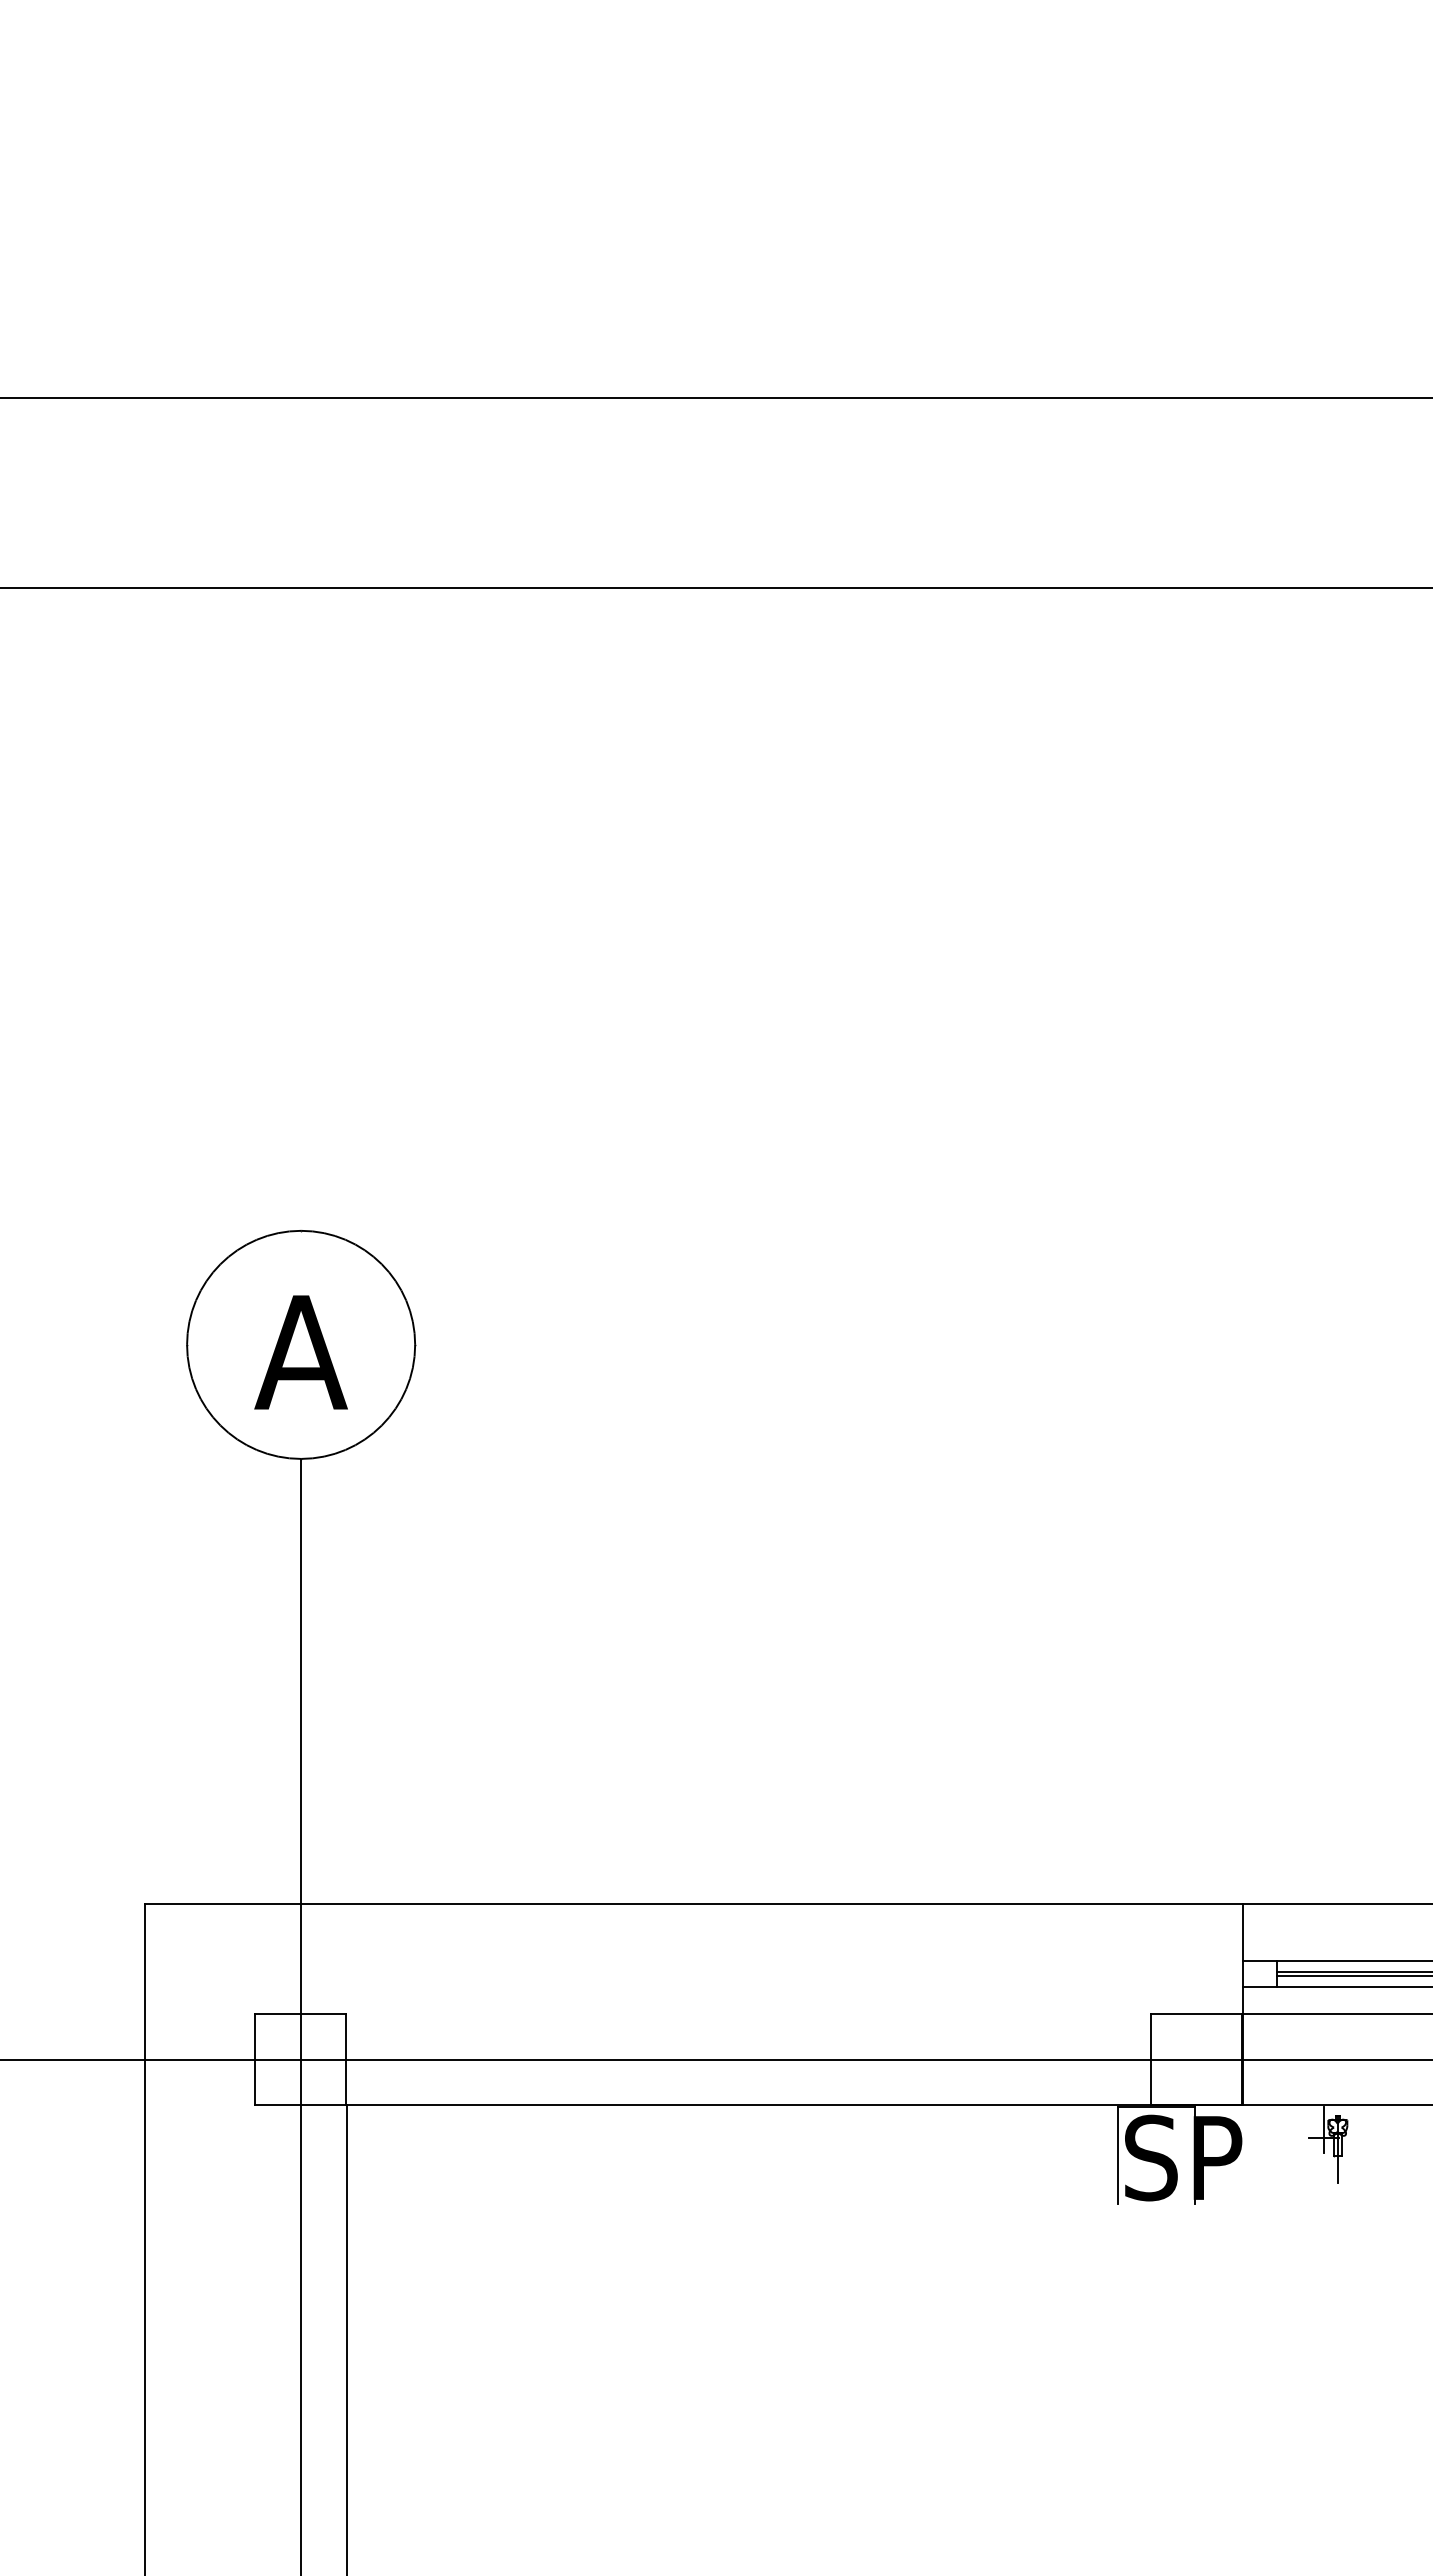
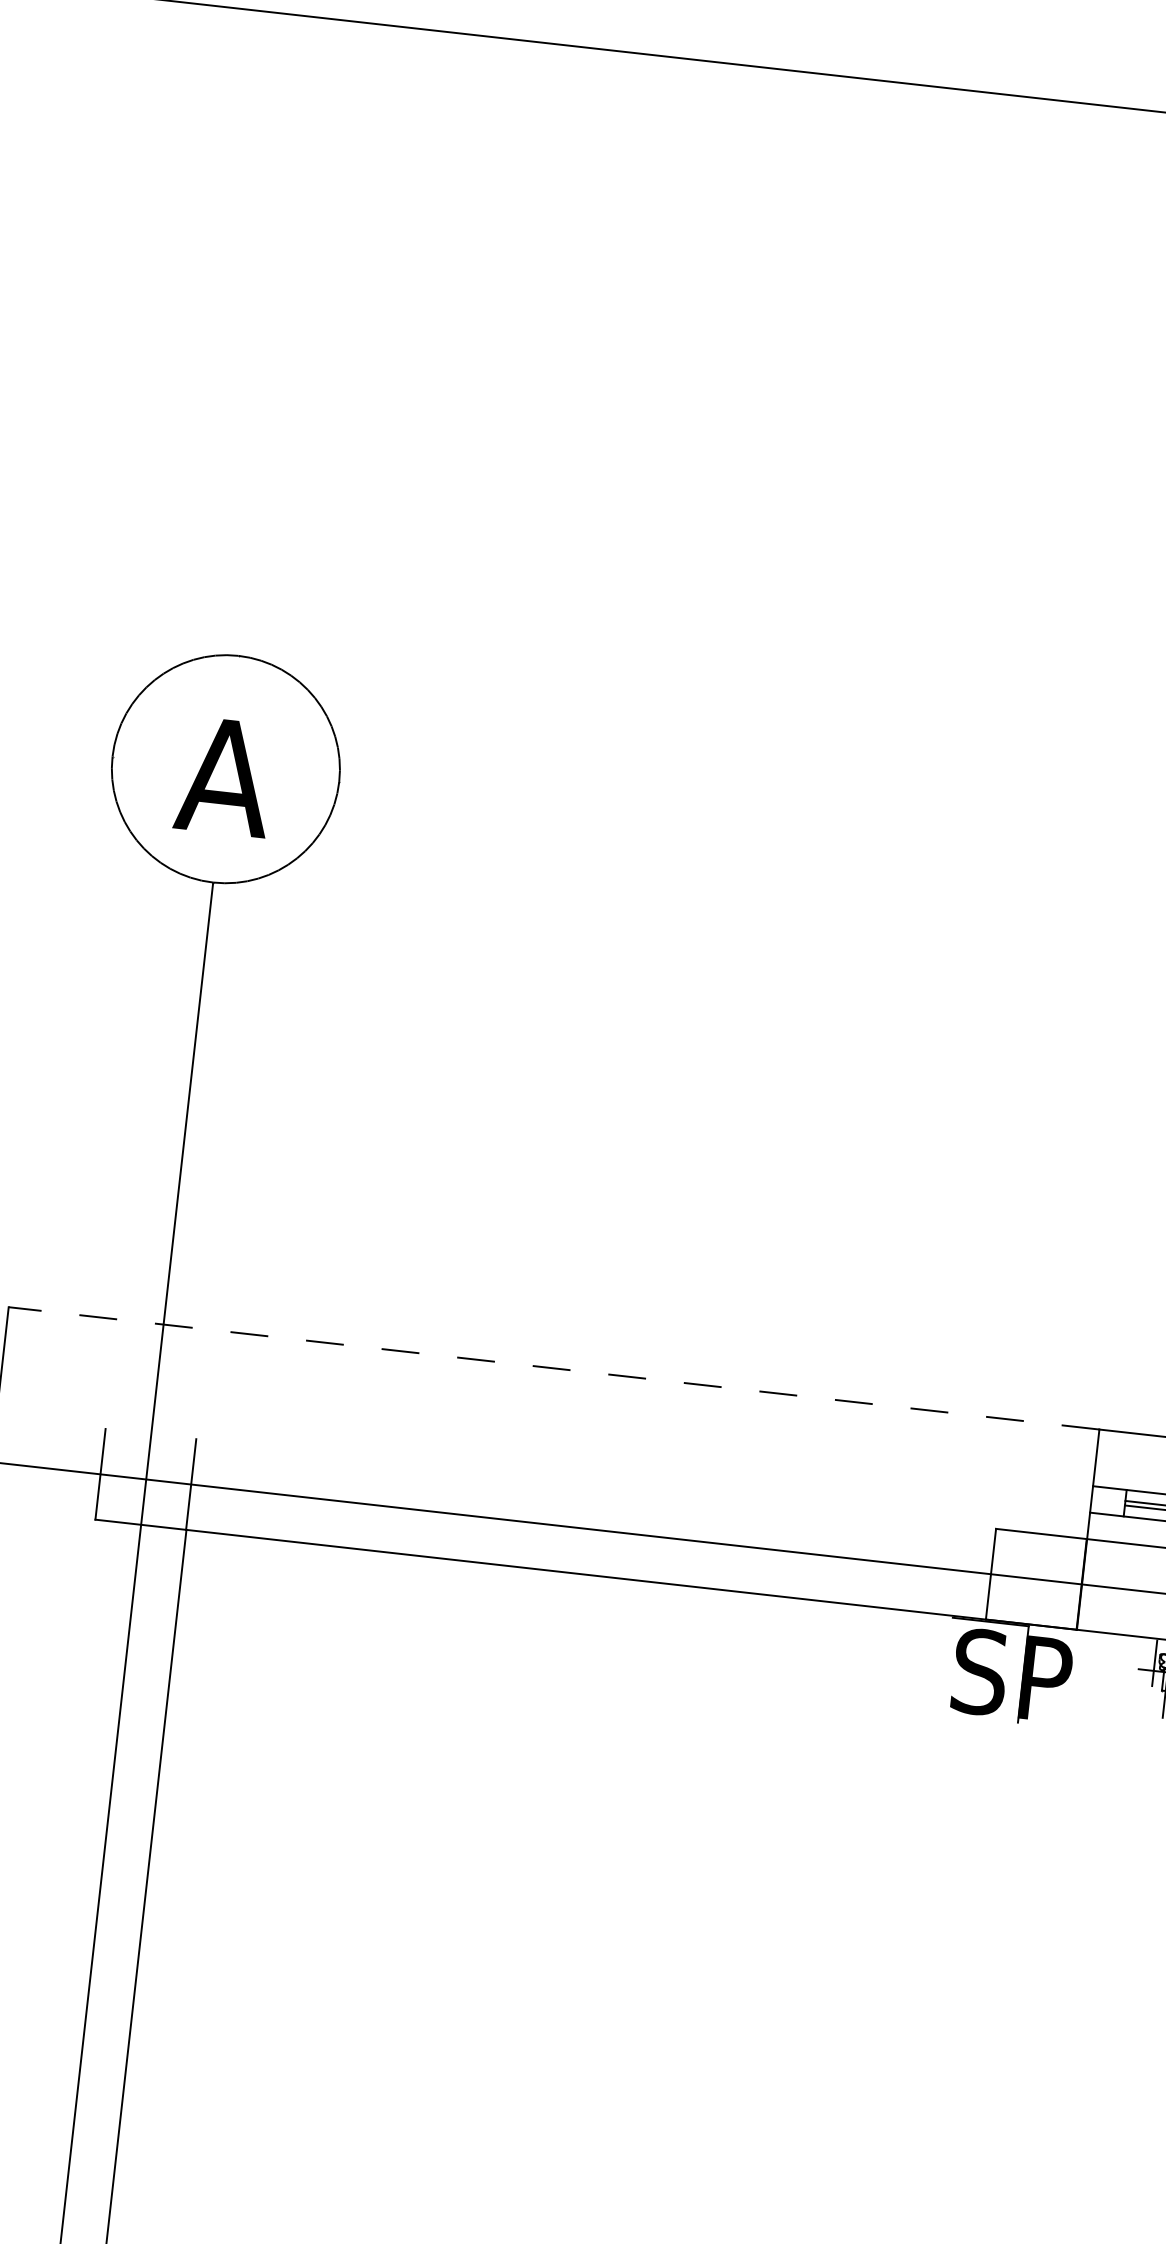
line: (694, 1903) -> (554, 1368), solid -> dashed
line: (300, 2013) -> (150, 1433), removed
line: (1118, 2155) -> (947, 1665), removed

